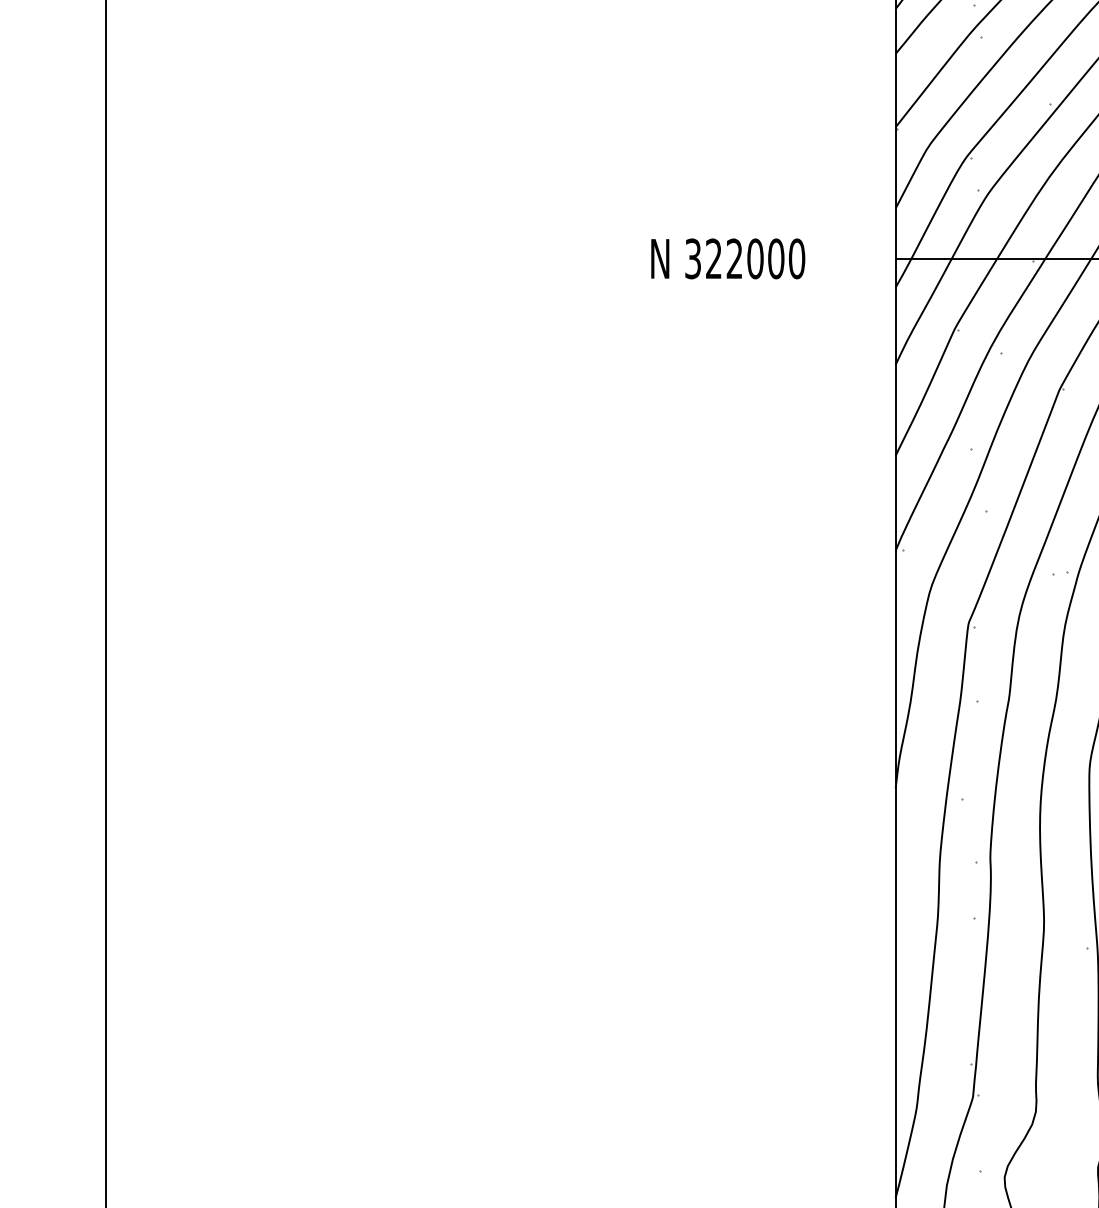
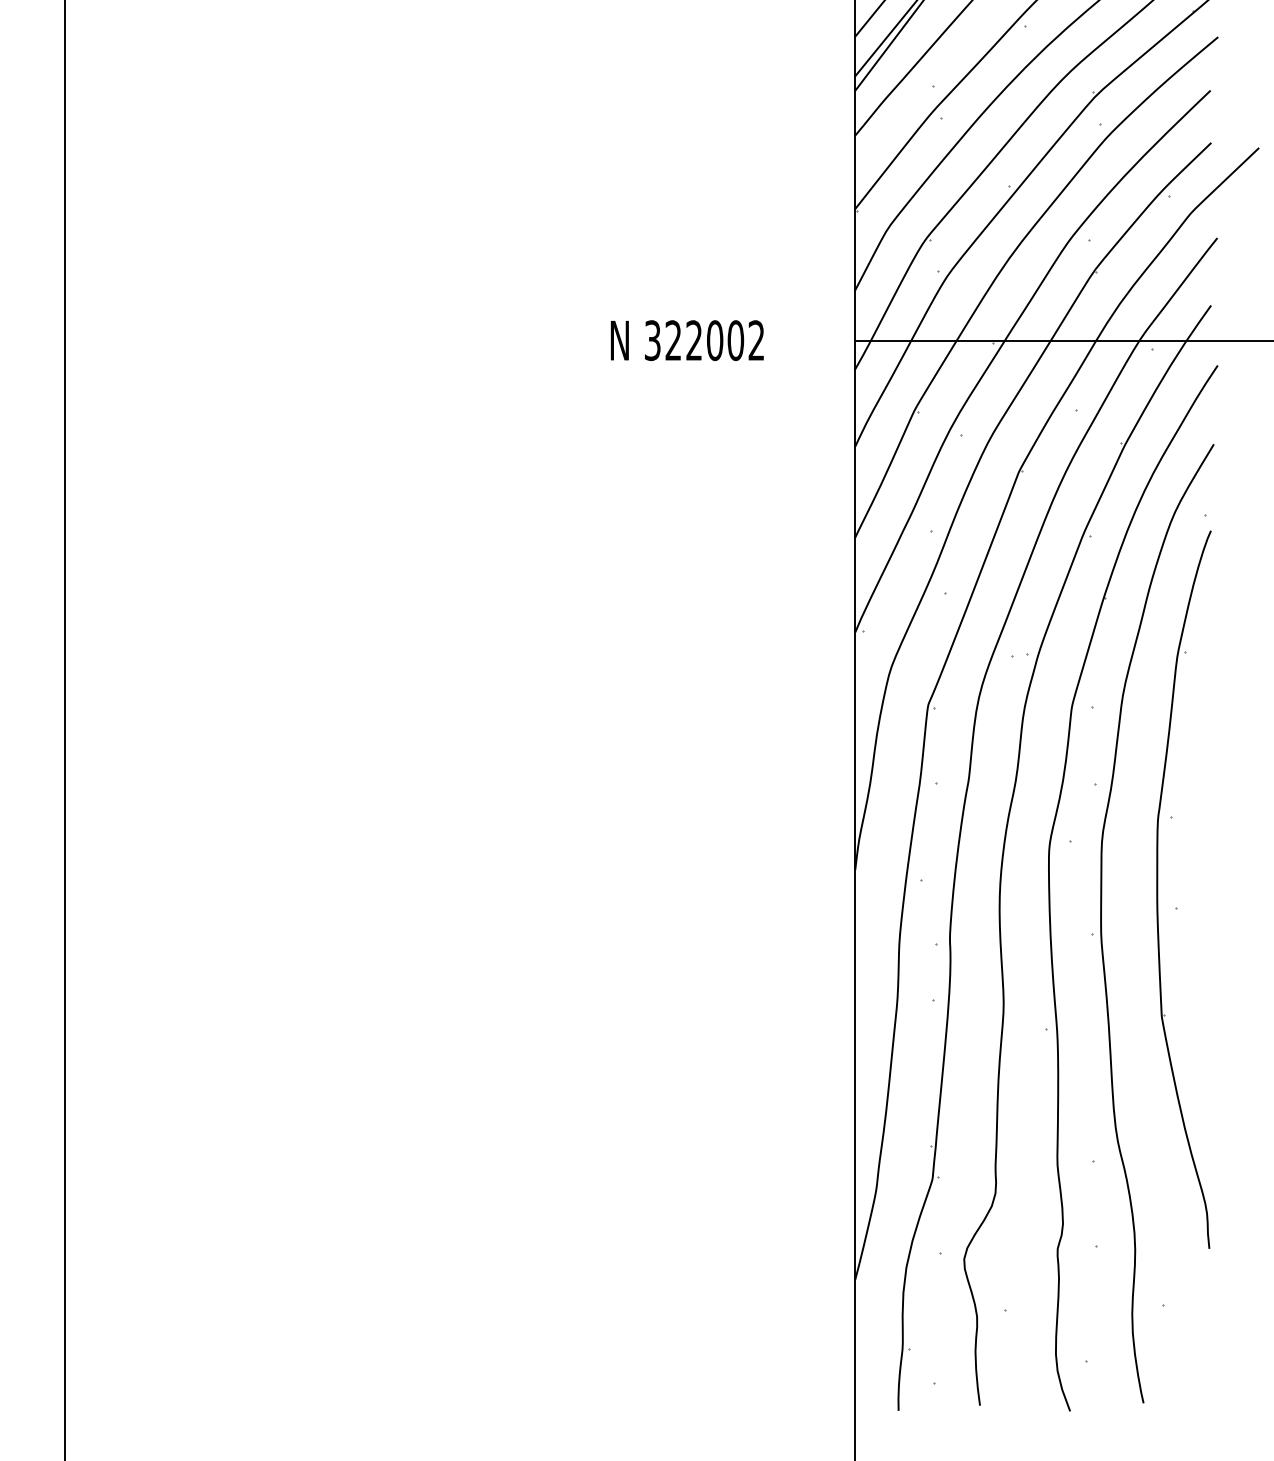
text: (796, 258) -> (756, 340), 322000 -> 322002

